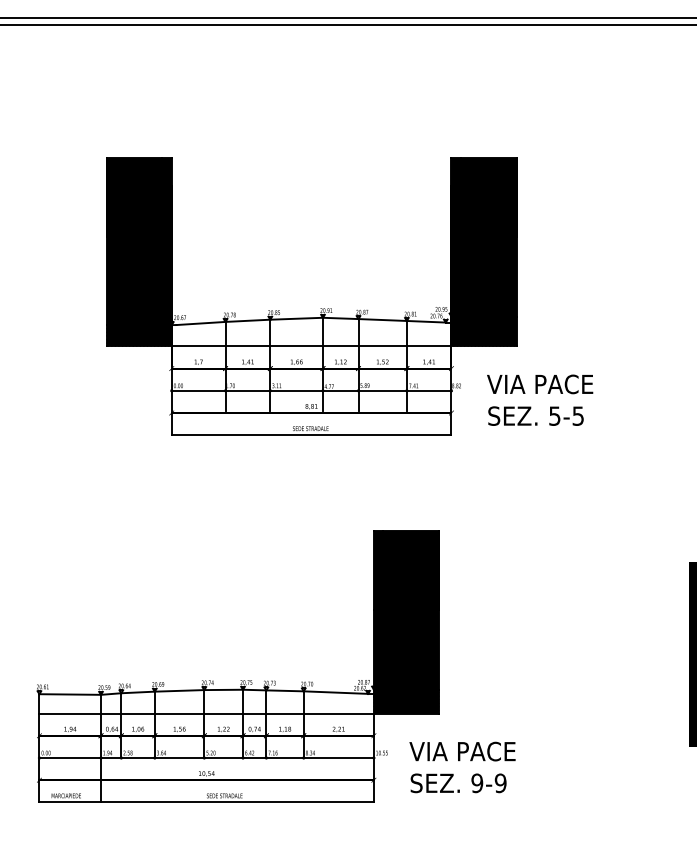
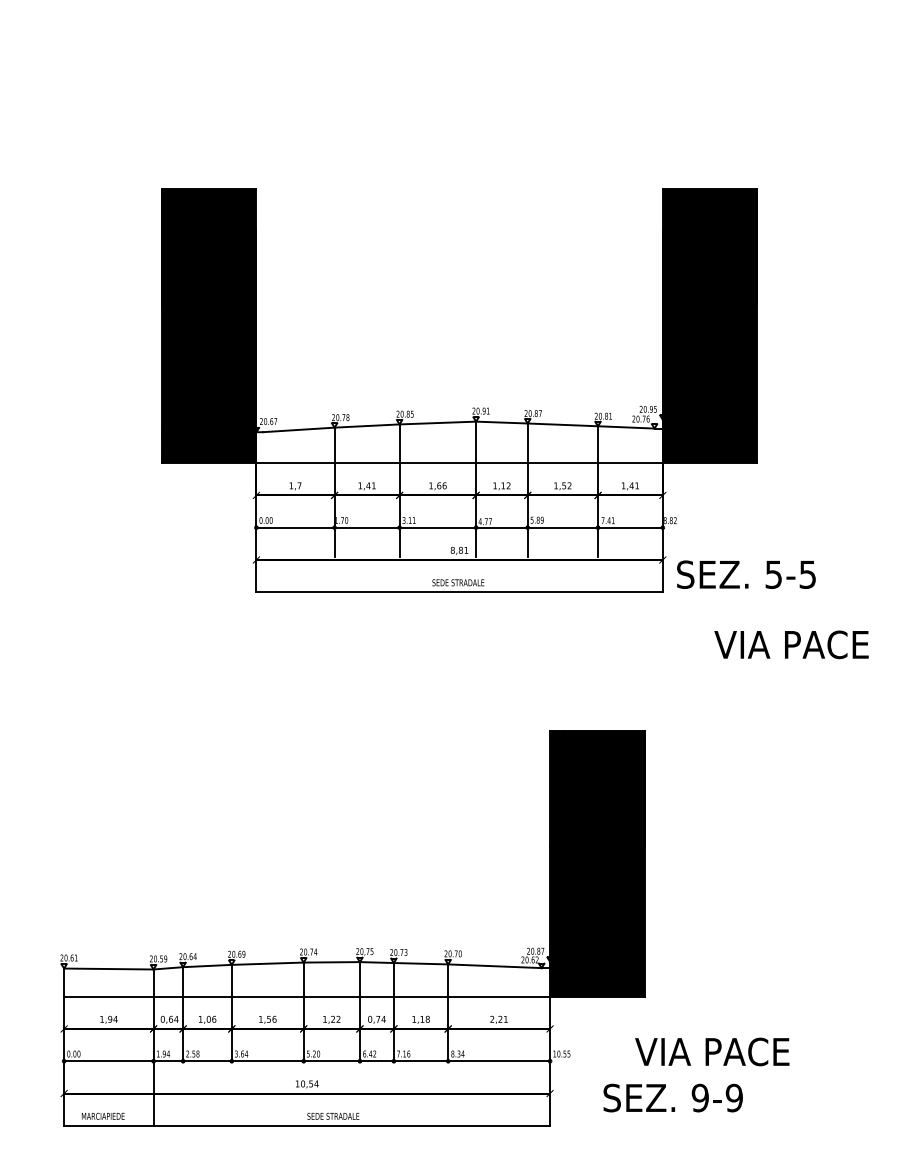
text: (540, 384) -> (792, 644), moved
text: (535, 415) -> (745, 573), moved
text: (462, 751) -> (712, 1051), moved

